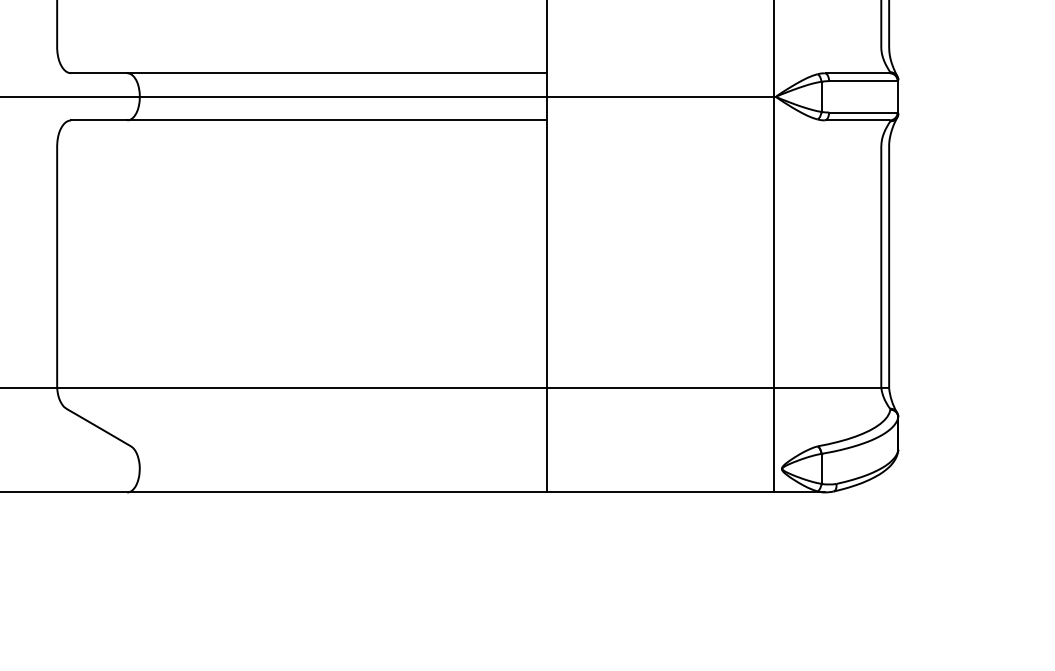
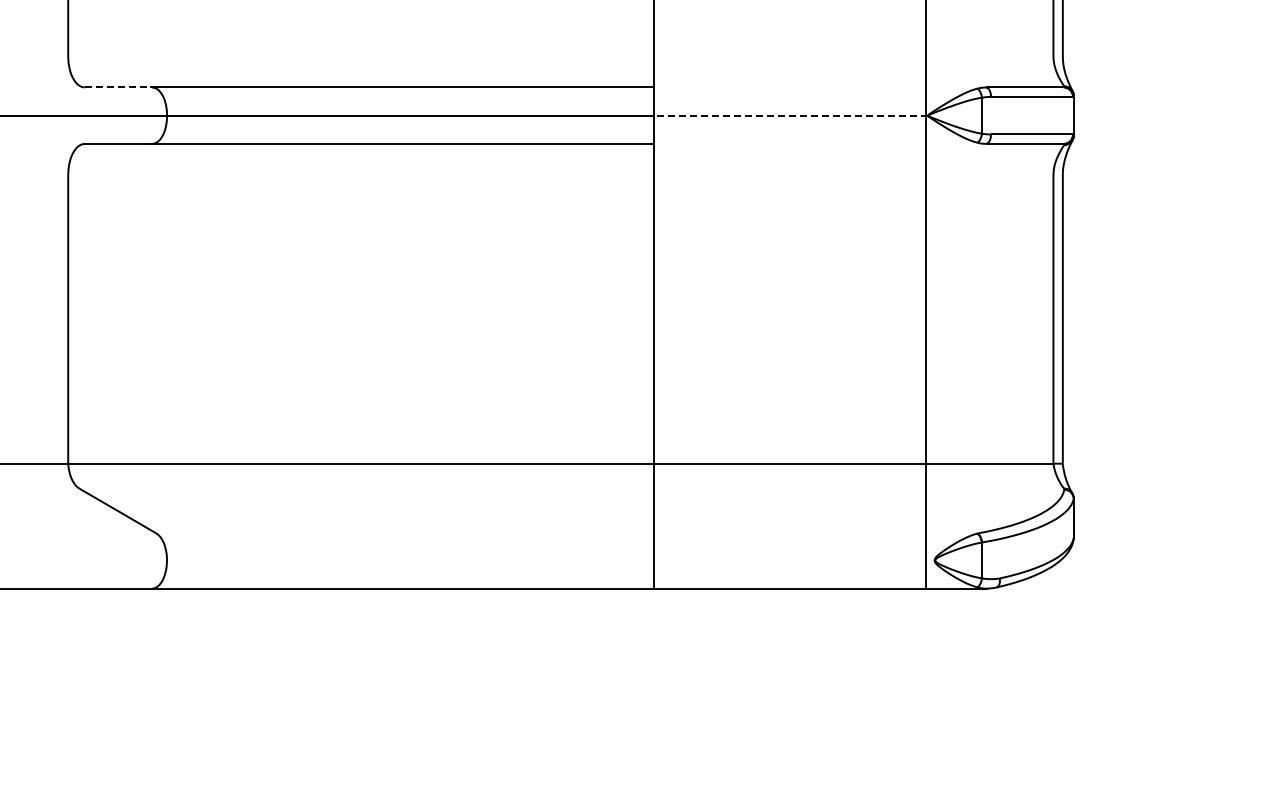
line: (99, 73) -> (118, 87), solid -> dashed
line: (662, 96) -> (791, 115), solid -> dashed

